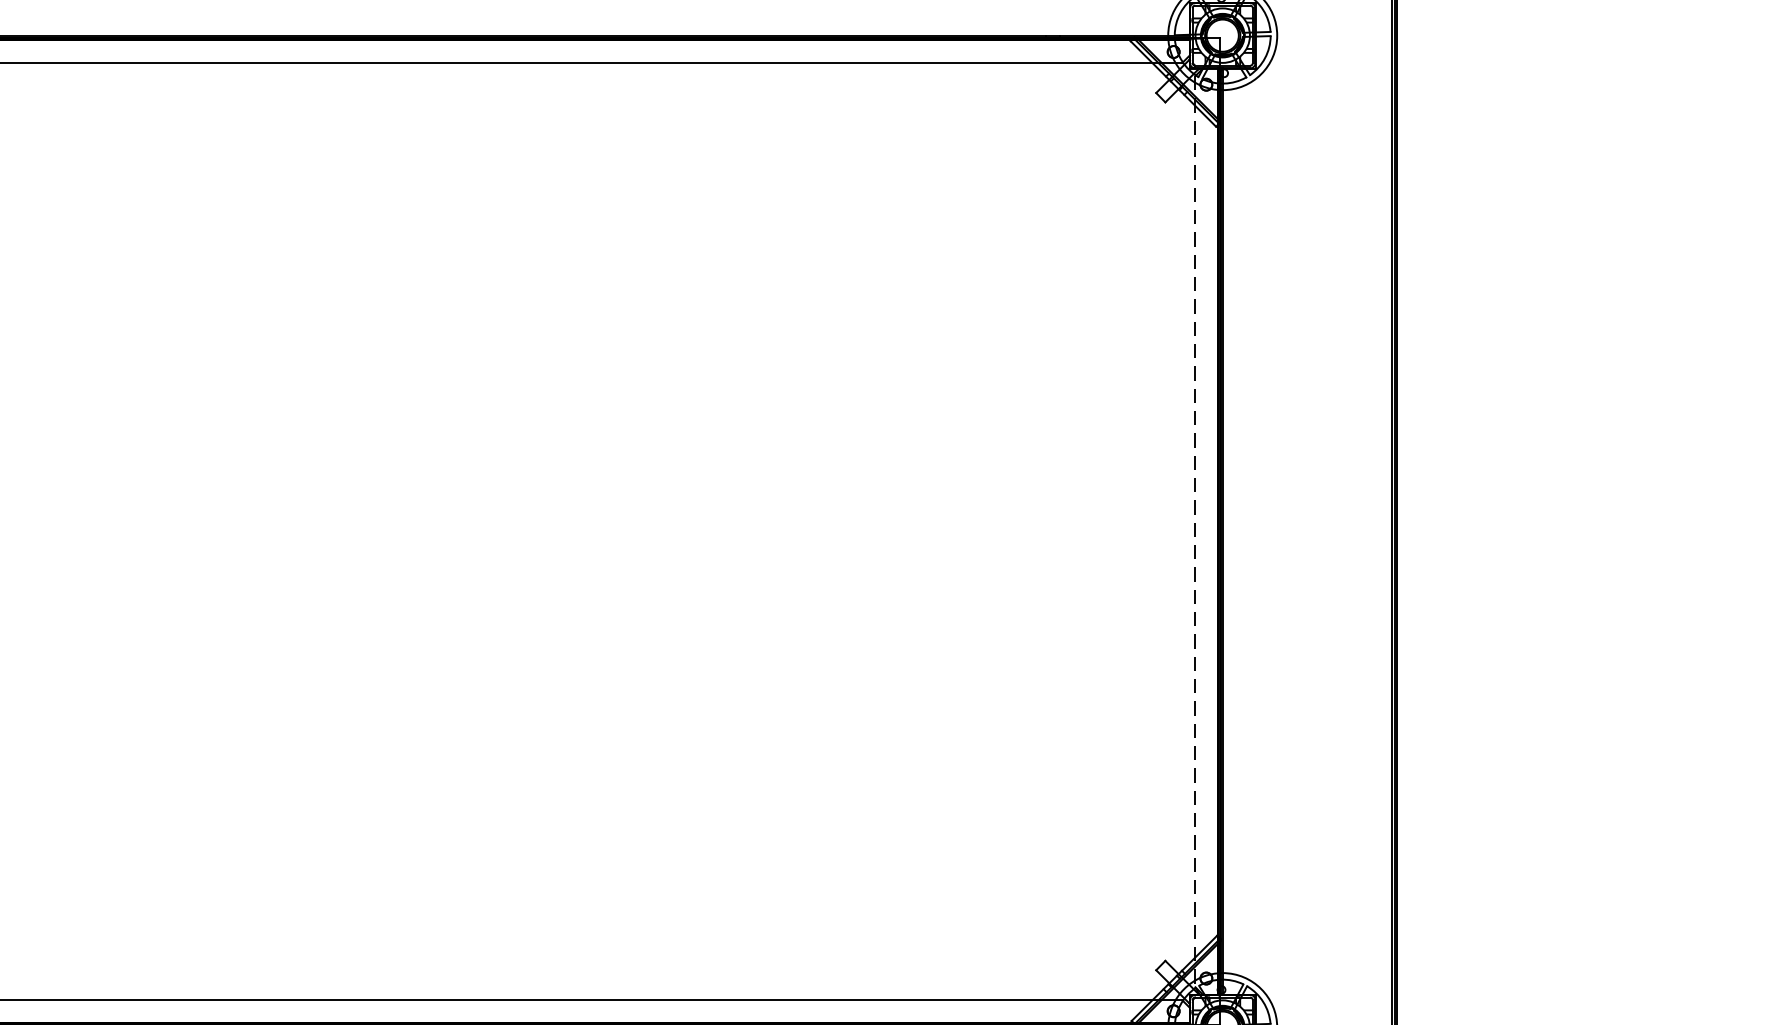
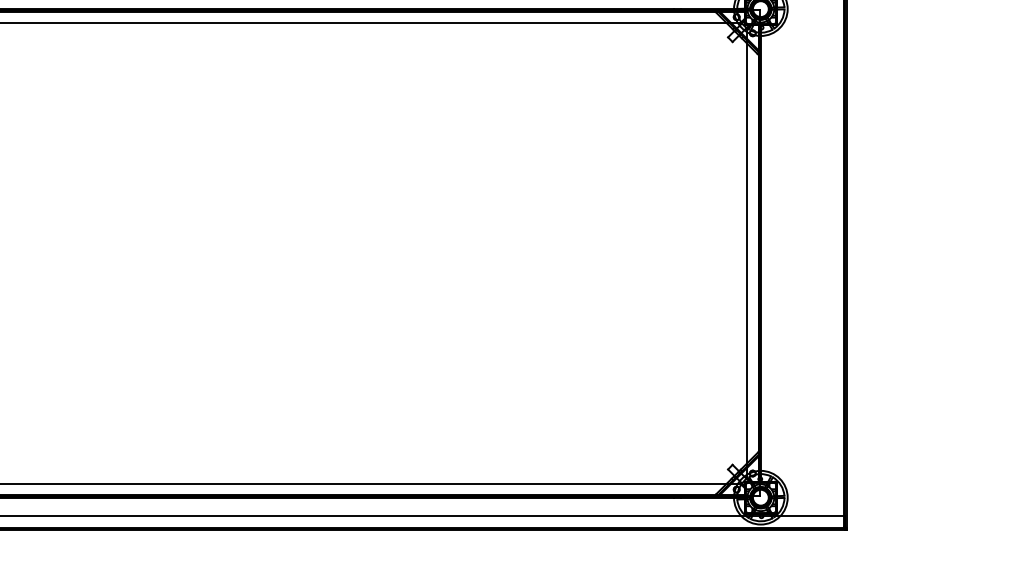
line: (1195, 531) -> (747, 253), dashed -> solid

